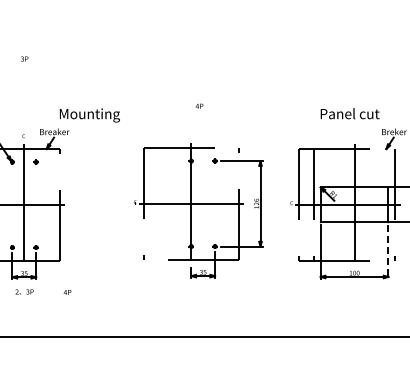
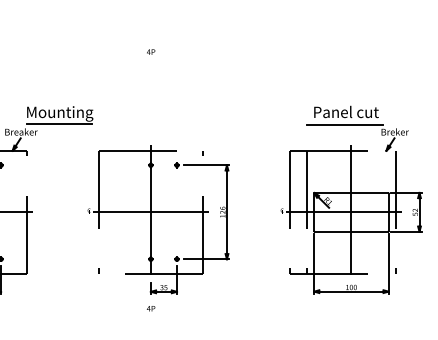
text: (199, 105) -> (151, 51), moved
line: (88, 124) -> (58, 123), added
line: (348, 125) -> (344, 124), added
part: (198, 210) -> (158, 219), moved
line: (388, 252) -> (388, 264), dashed -> solid
text: (67, 292) -> (151, 308), moved

